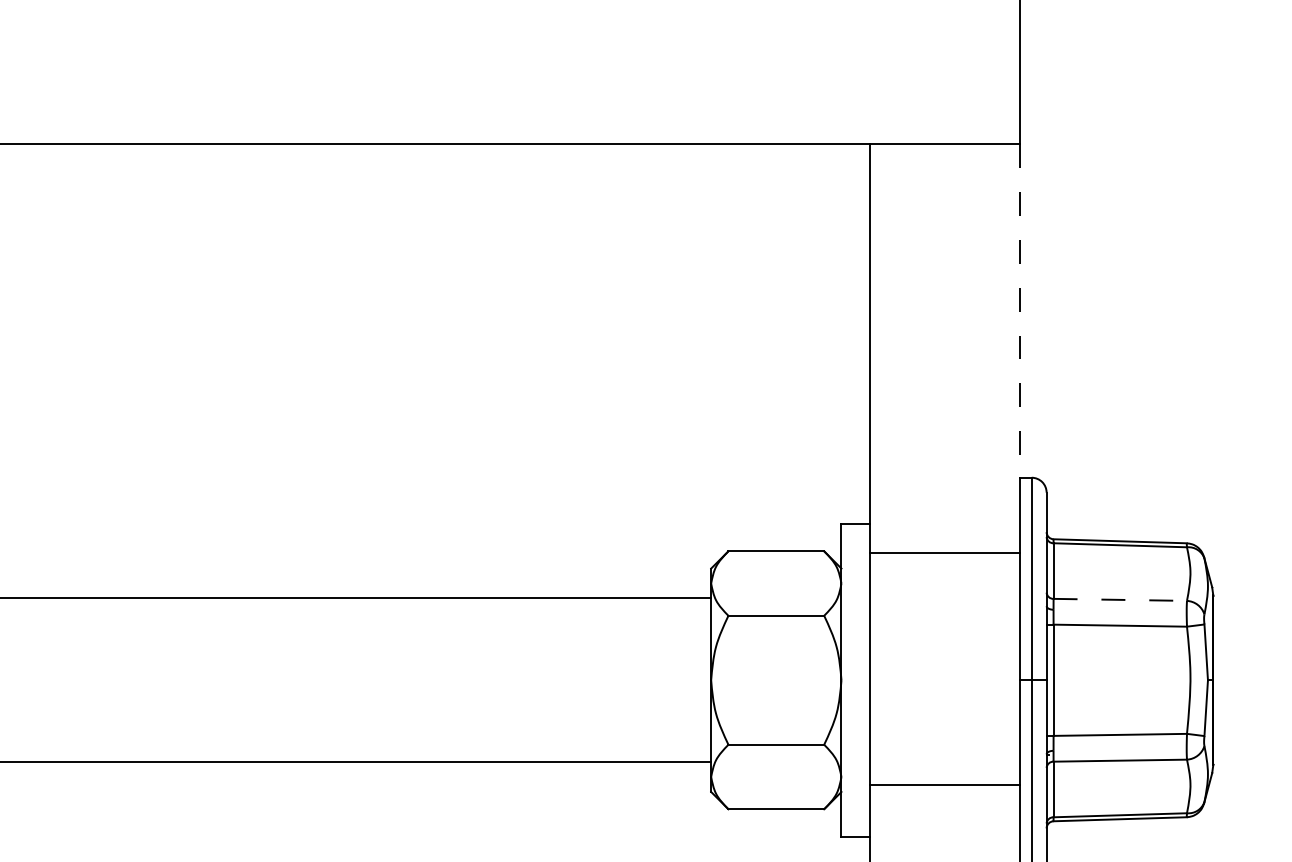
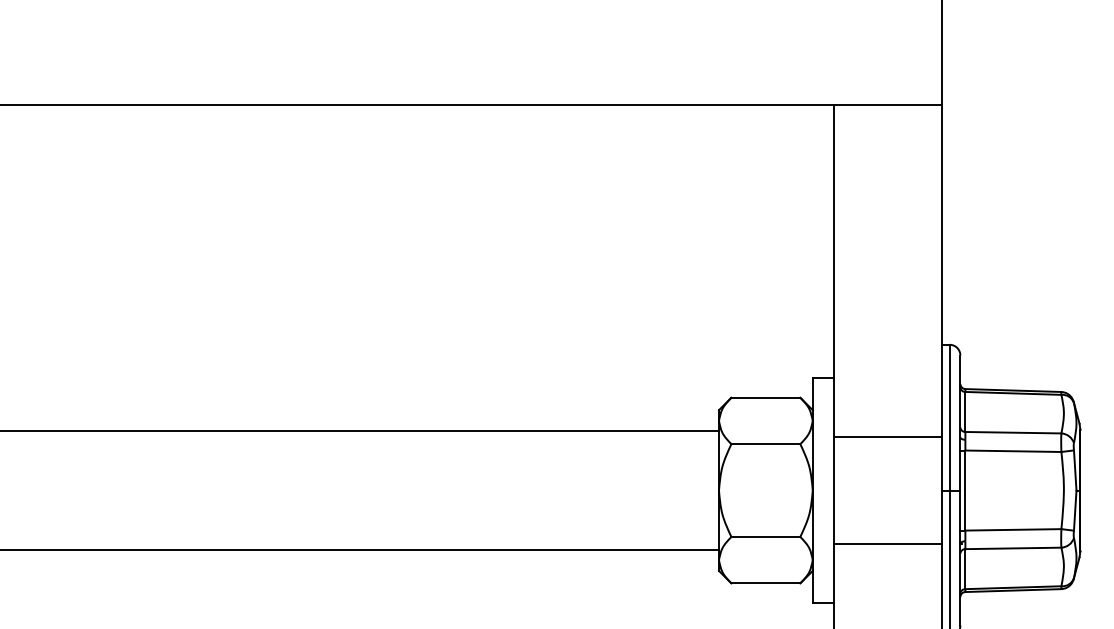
line: (1020, 311) -> (941, 225), dashed -> solid
line: (945, 552) -> (887, 436), moved
line: (1120, 599) -> (1013, 432), dashed -> solid
line: (945, 785) -> (887, 544), moved

